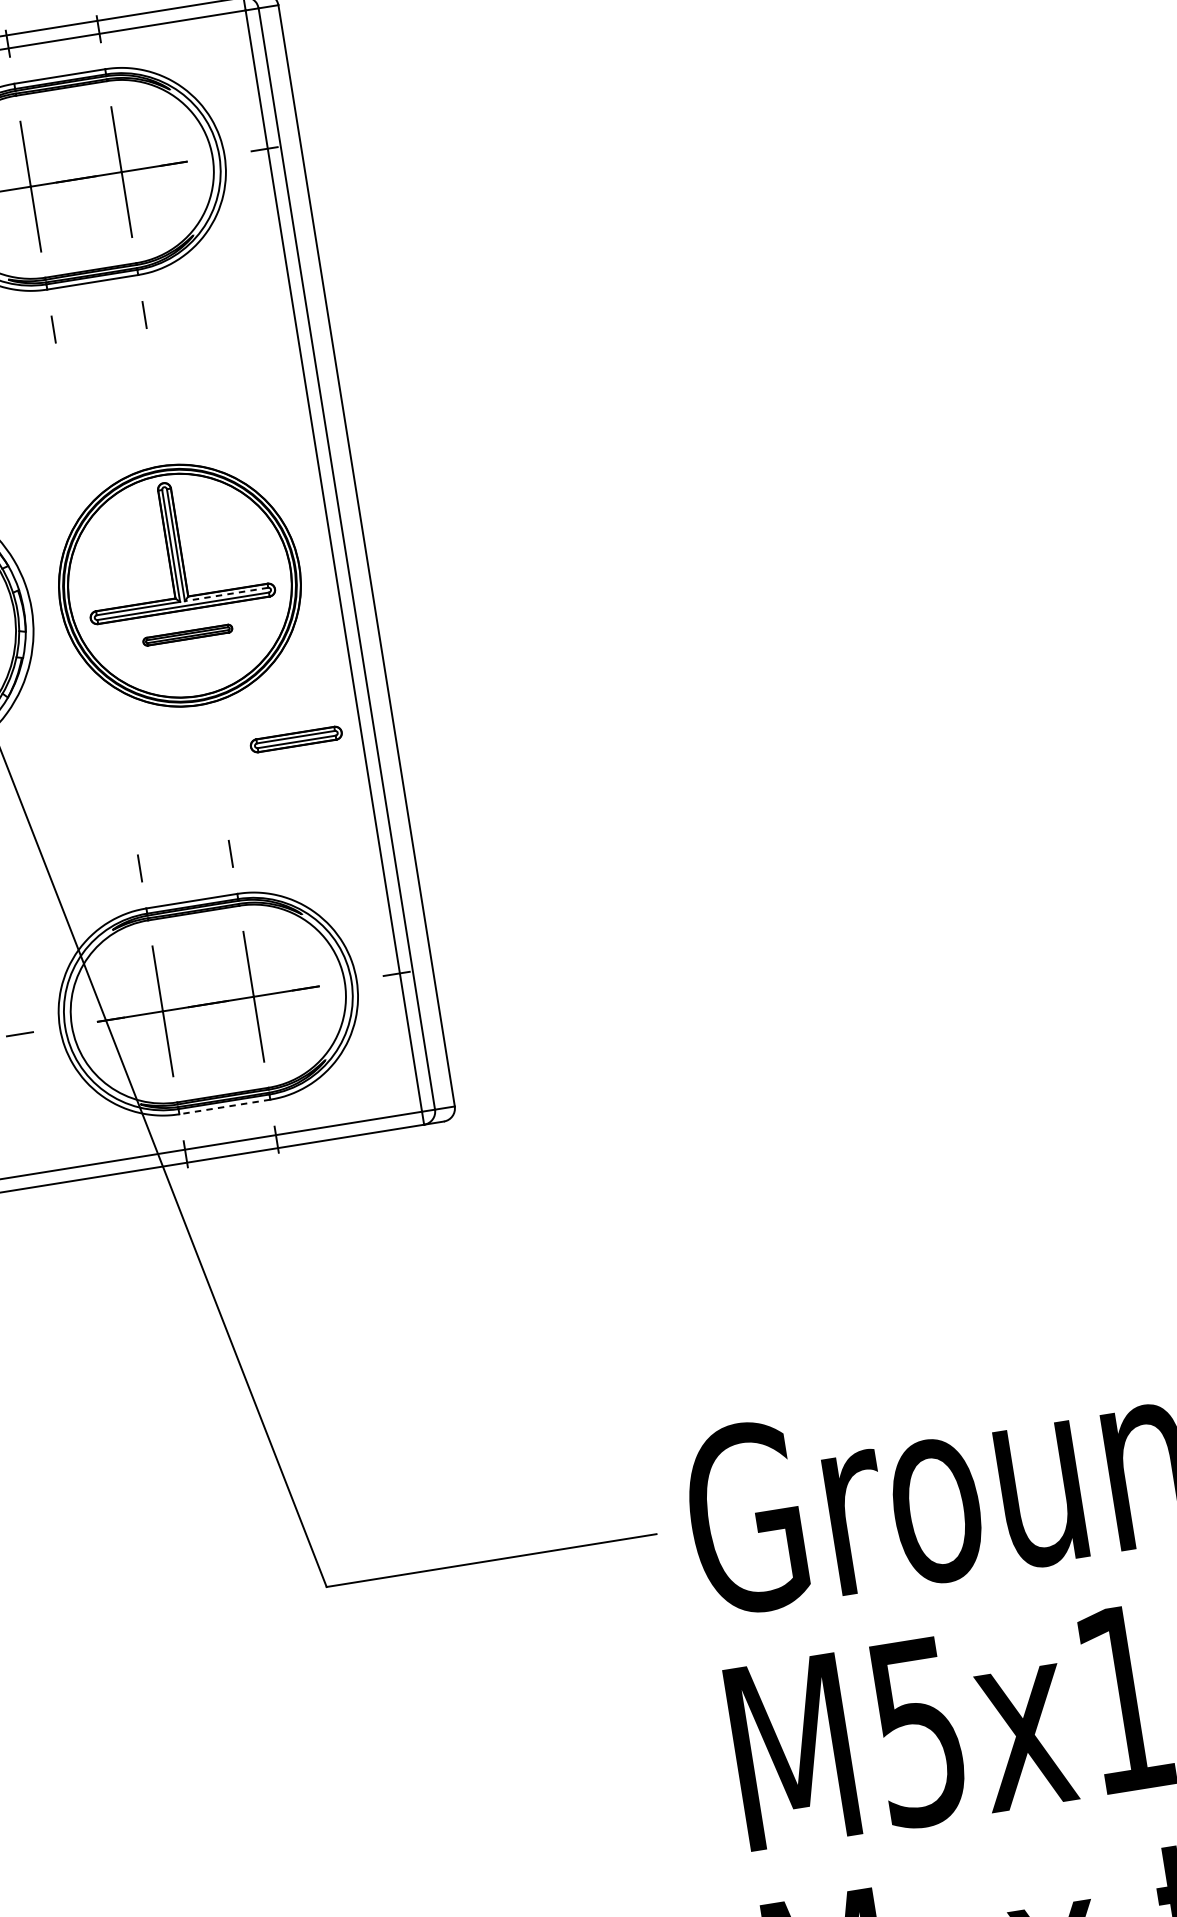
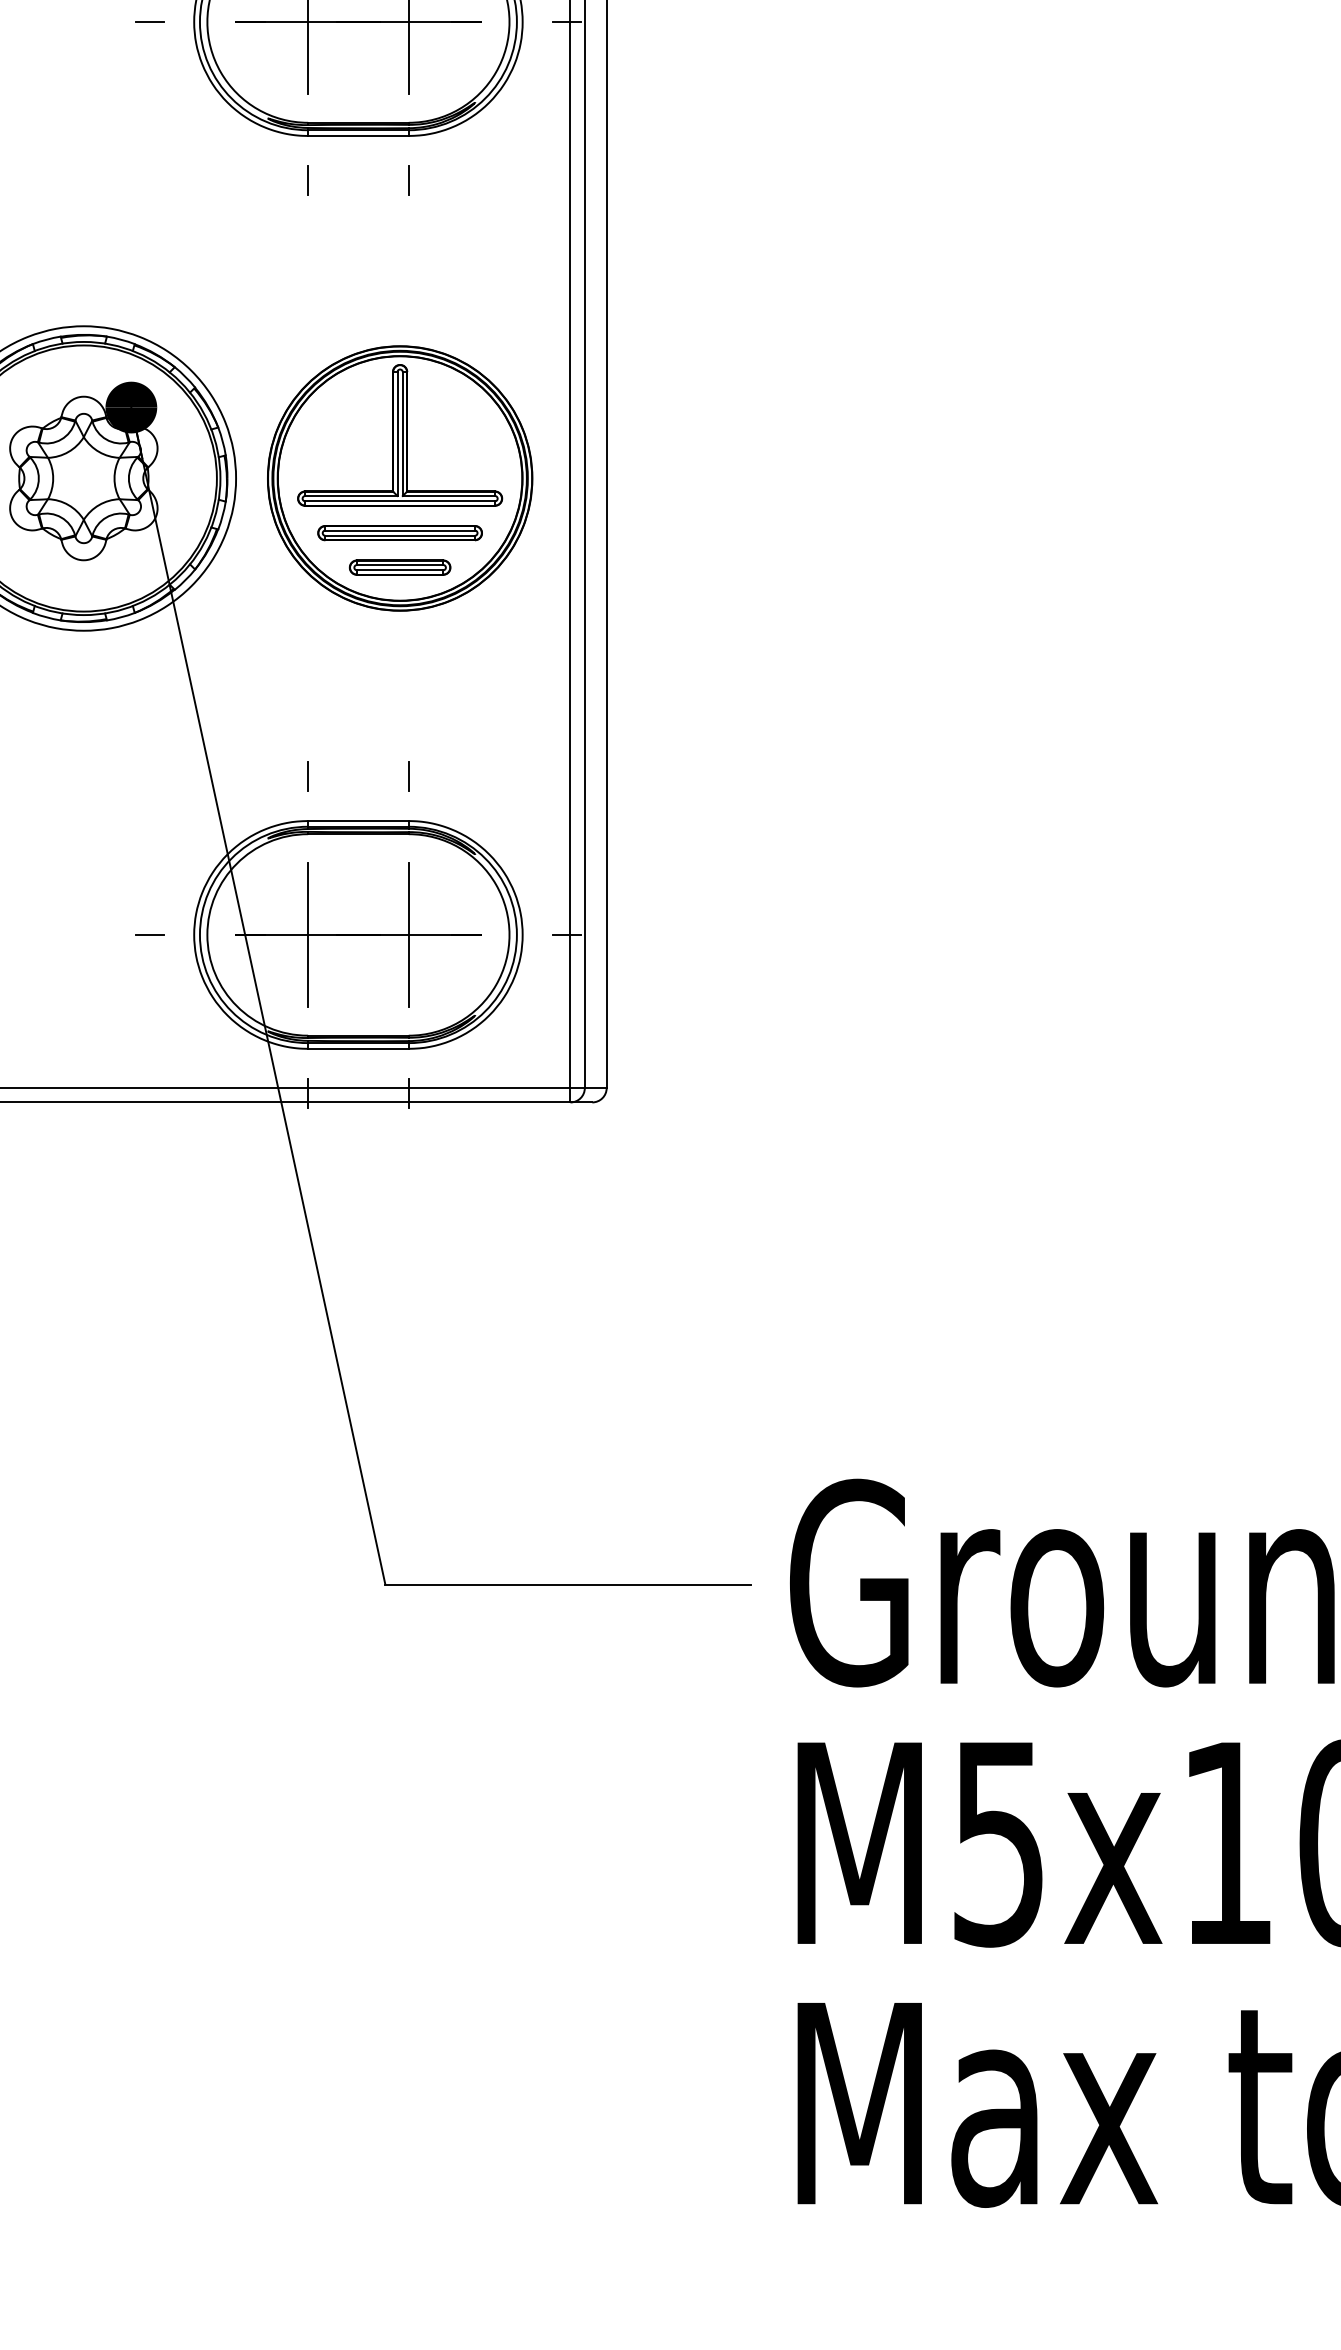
line: (226, 594) -> (448, 496), dashed -> solid
part: (187, 635) -> (399, 533), size x1.67
part: (295, 739) -> (399, 567), moved
line: (223, 1106) -> (357, 1048), dashed -> solid

